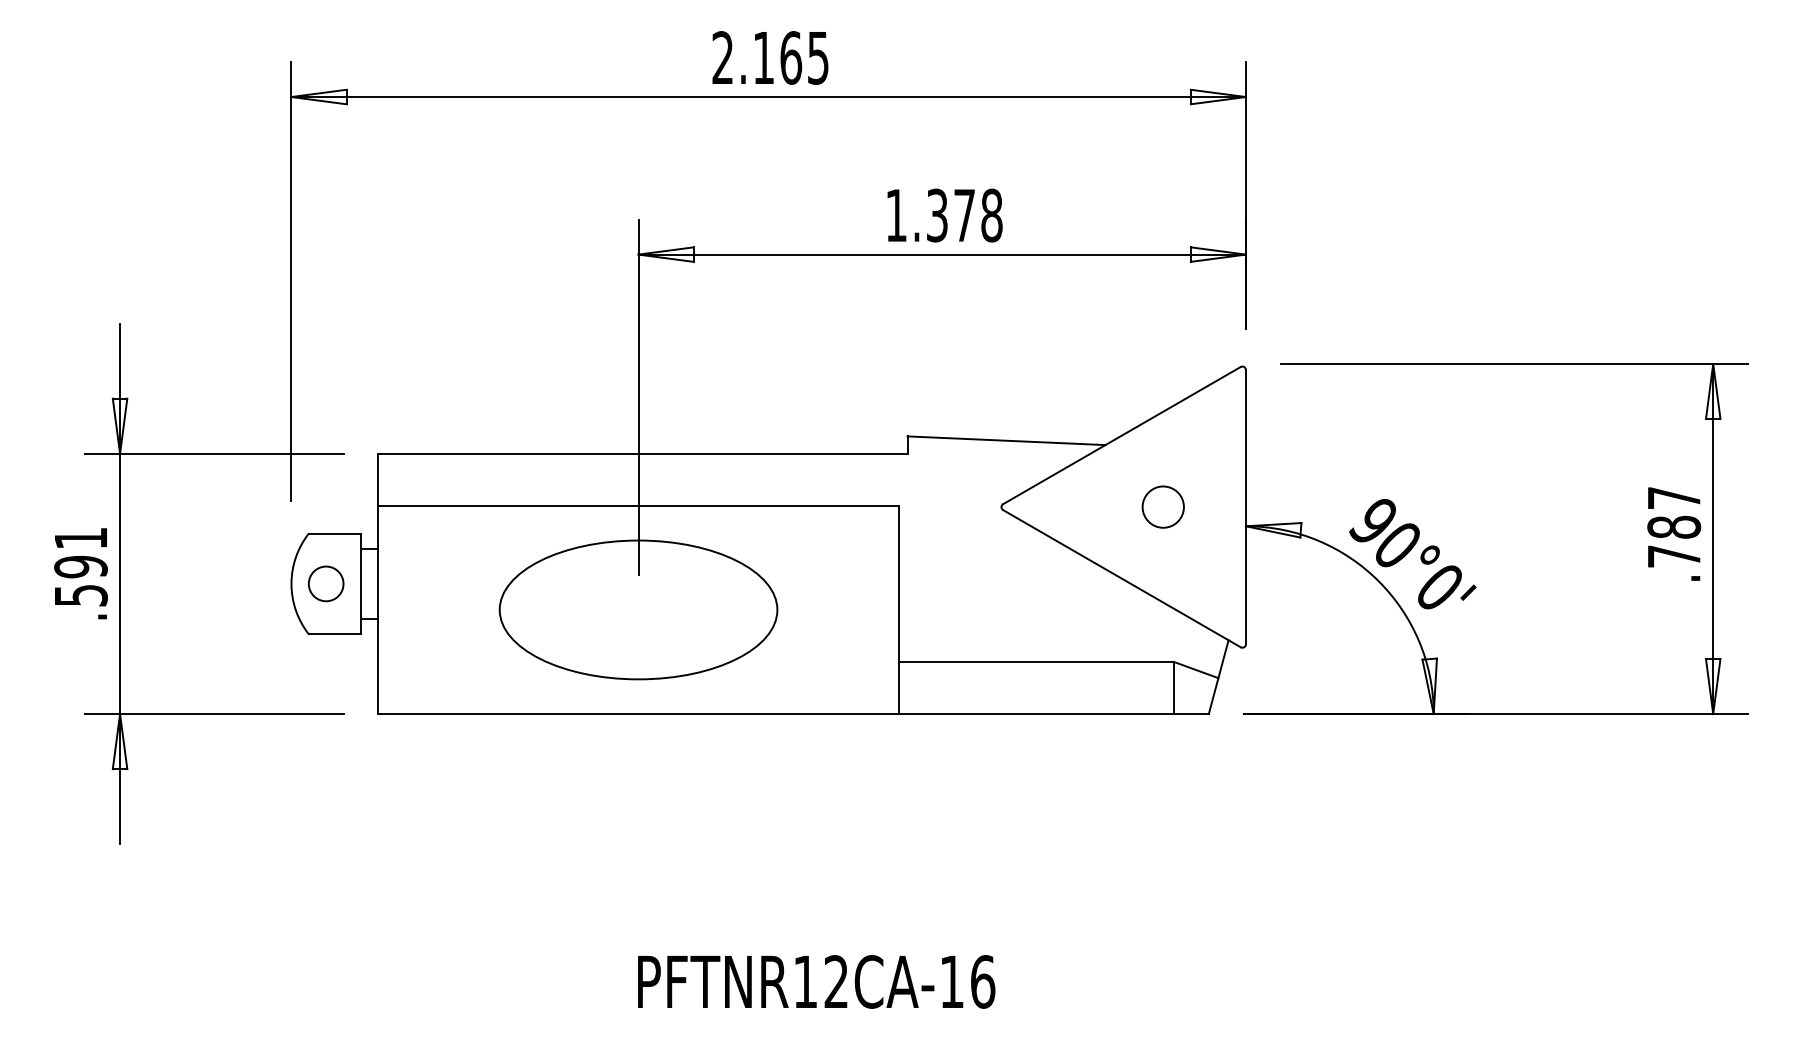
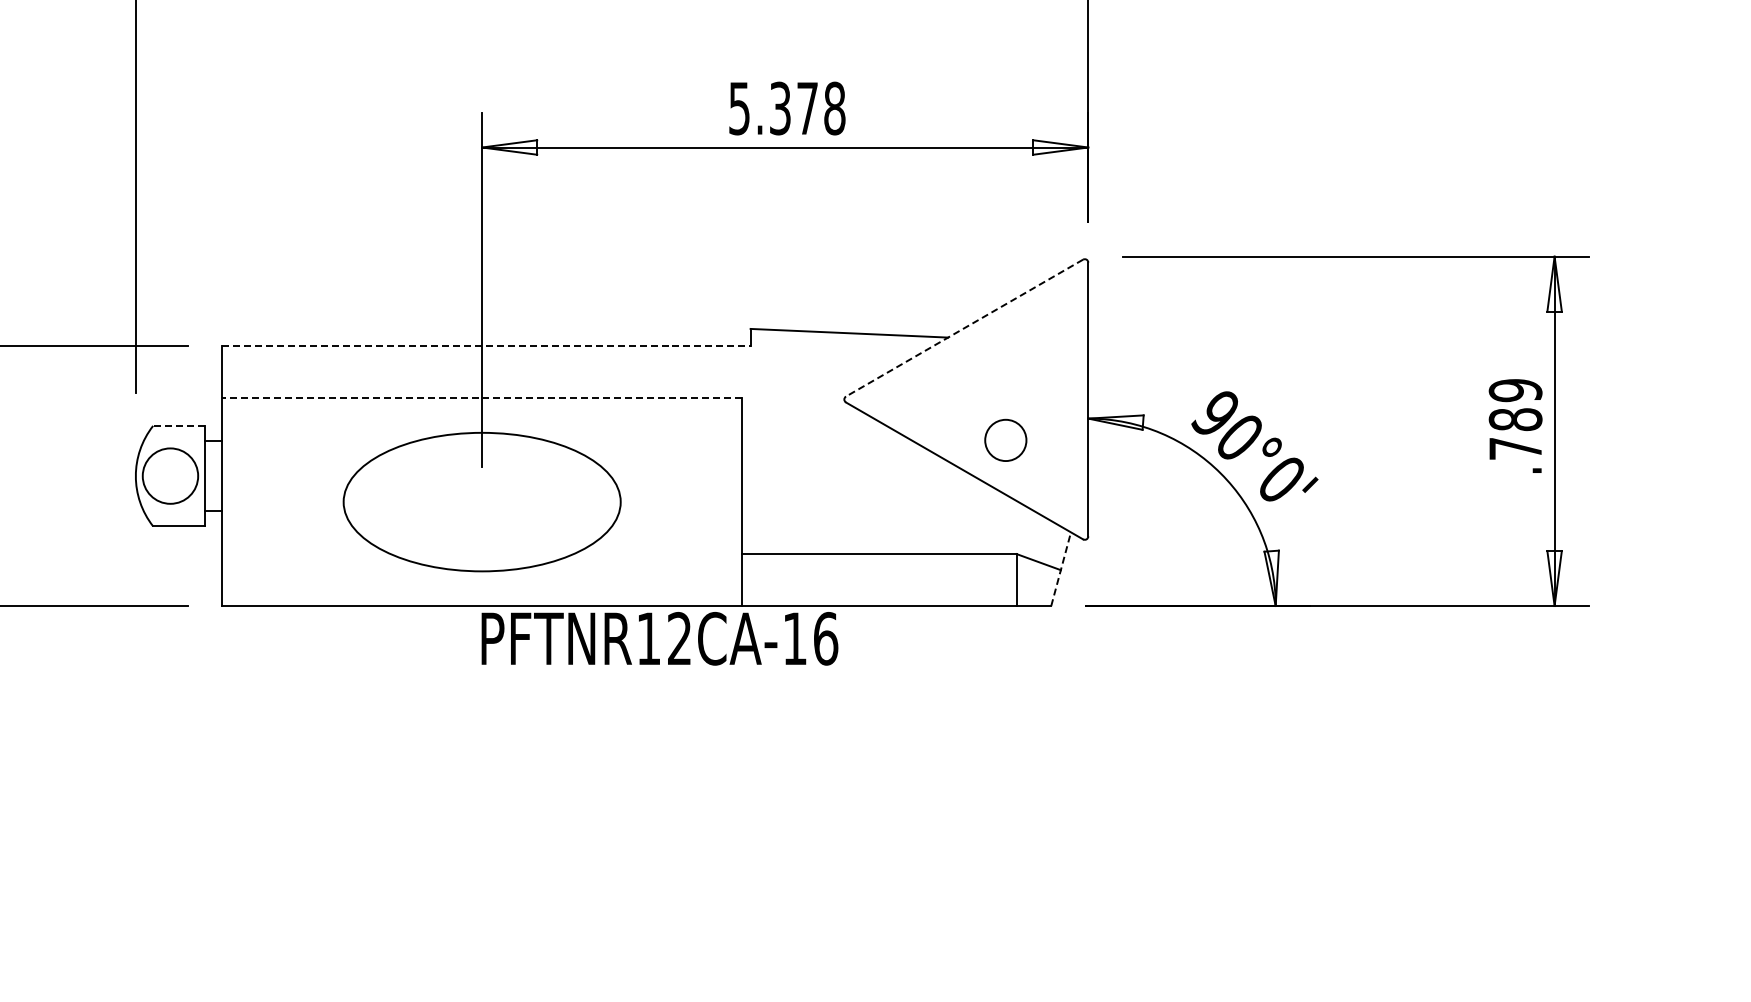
text: (896, 215) -> (739, 108), 1.378 -> 5.378
line: (1121, 435) -> (964, 328), solid -> dashed
line: (642, 453) -> (486, 345), solid -> dashed
text: (1674, 497) -> (1515, 389), .787 -> .789
line: (638, 505) -> (482, 397), solid -> dashed
circle: (1162, 506) -> (1005, 439), moved
line: (334, 533) -> (178, 425), solid -> dashed
circle: (325, 583) -> (169, 475), size x1.6
line: (1218, 676) -> (1060, 568), solid -> dashed
text: (816, 981) -> (659, 638), moved

